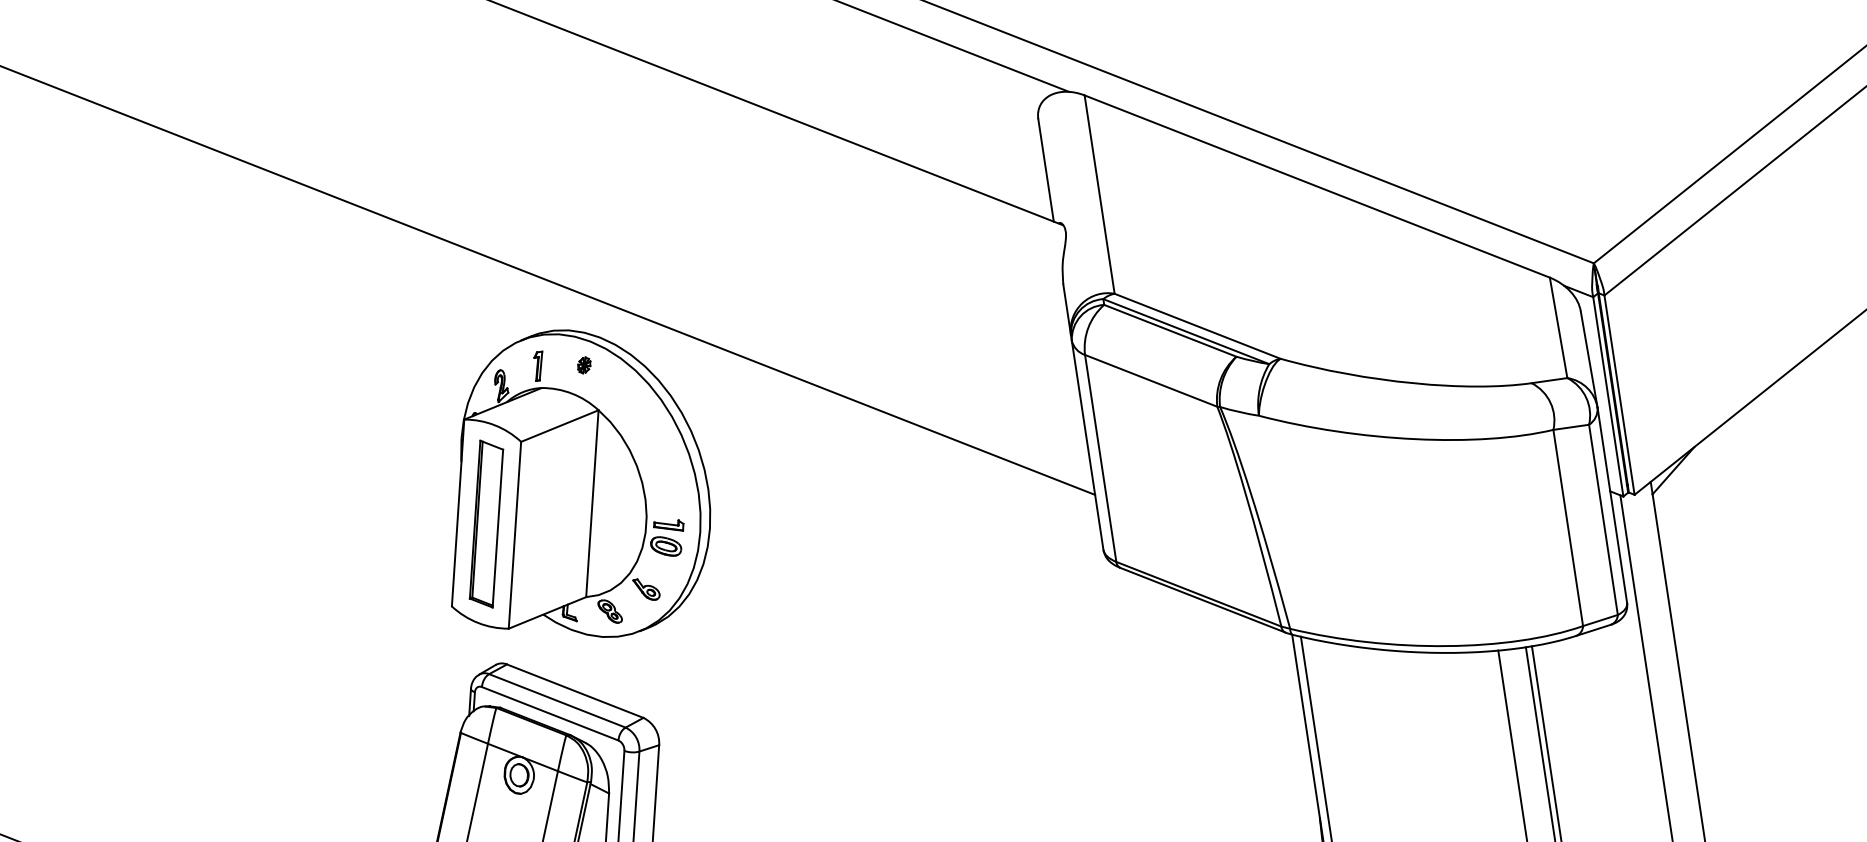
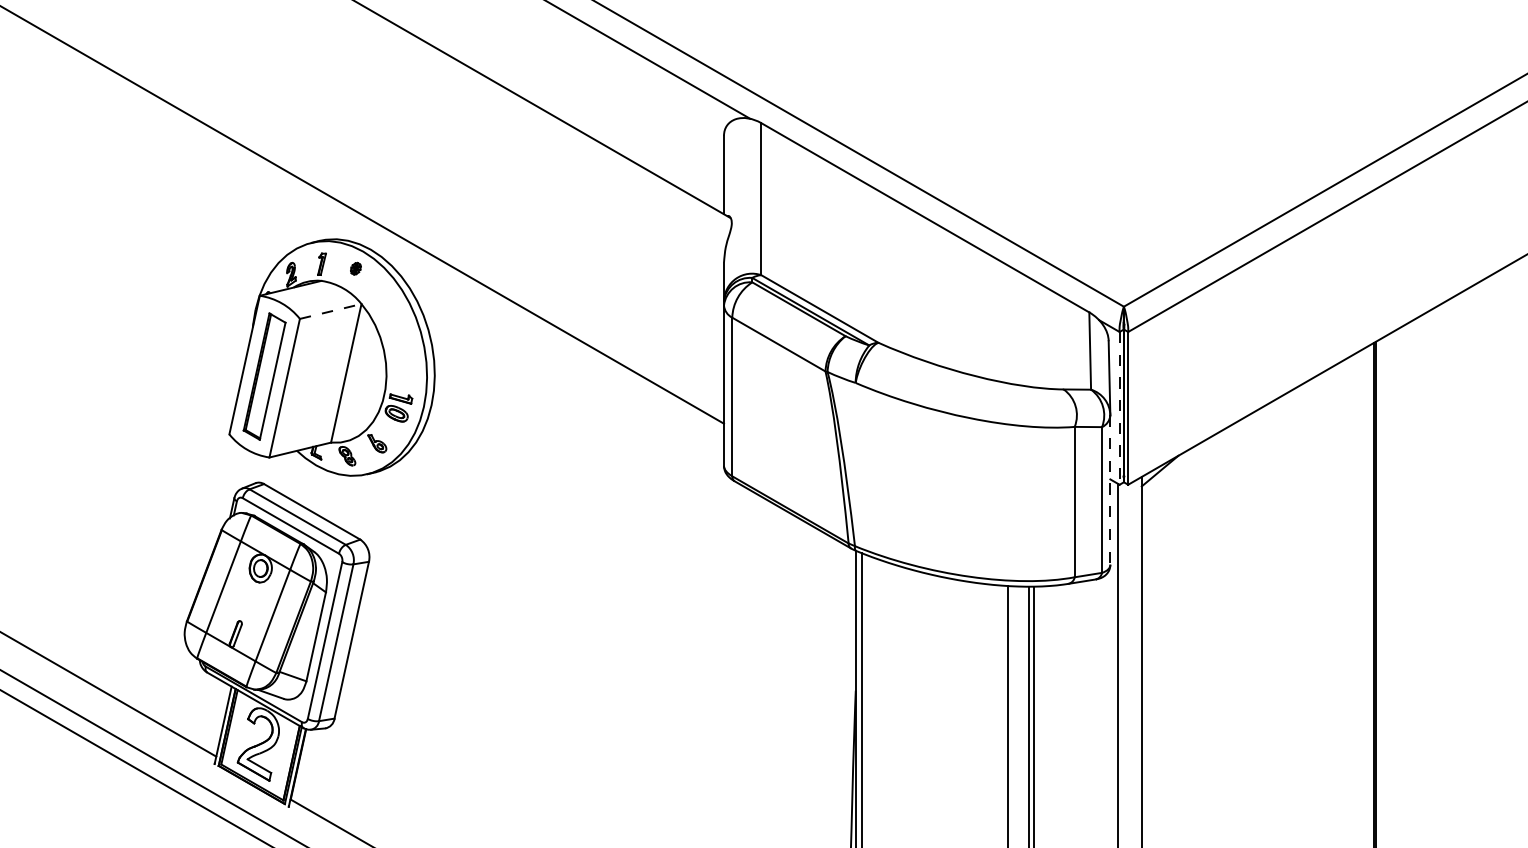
line: (1608, 397) -> (1119, 408), solid -> dashed
line: (559, 426) -> (330, 311), solid -> dashed
line: (1612, 505) -> (1110, 490), solid -> dashed

